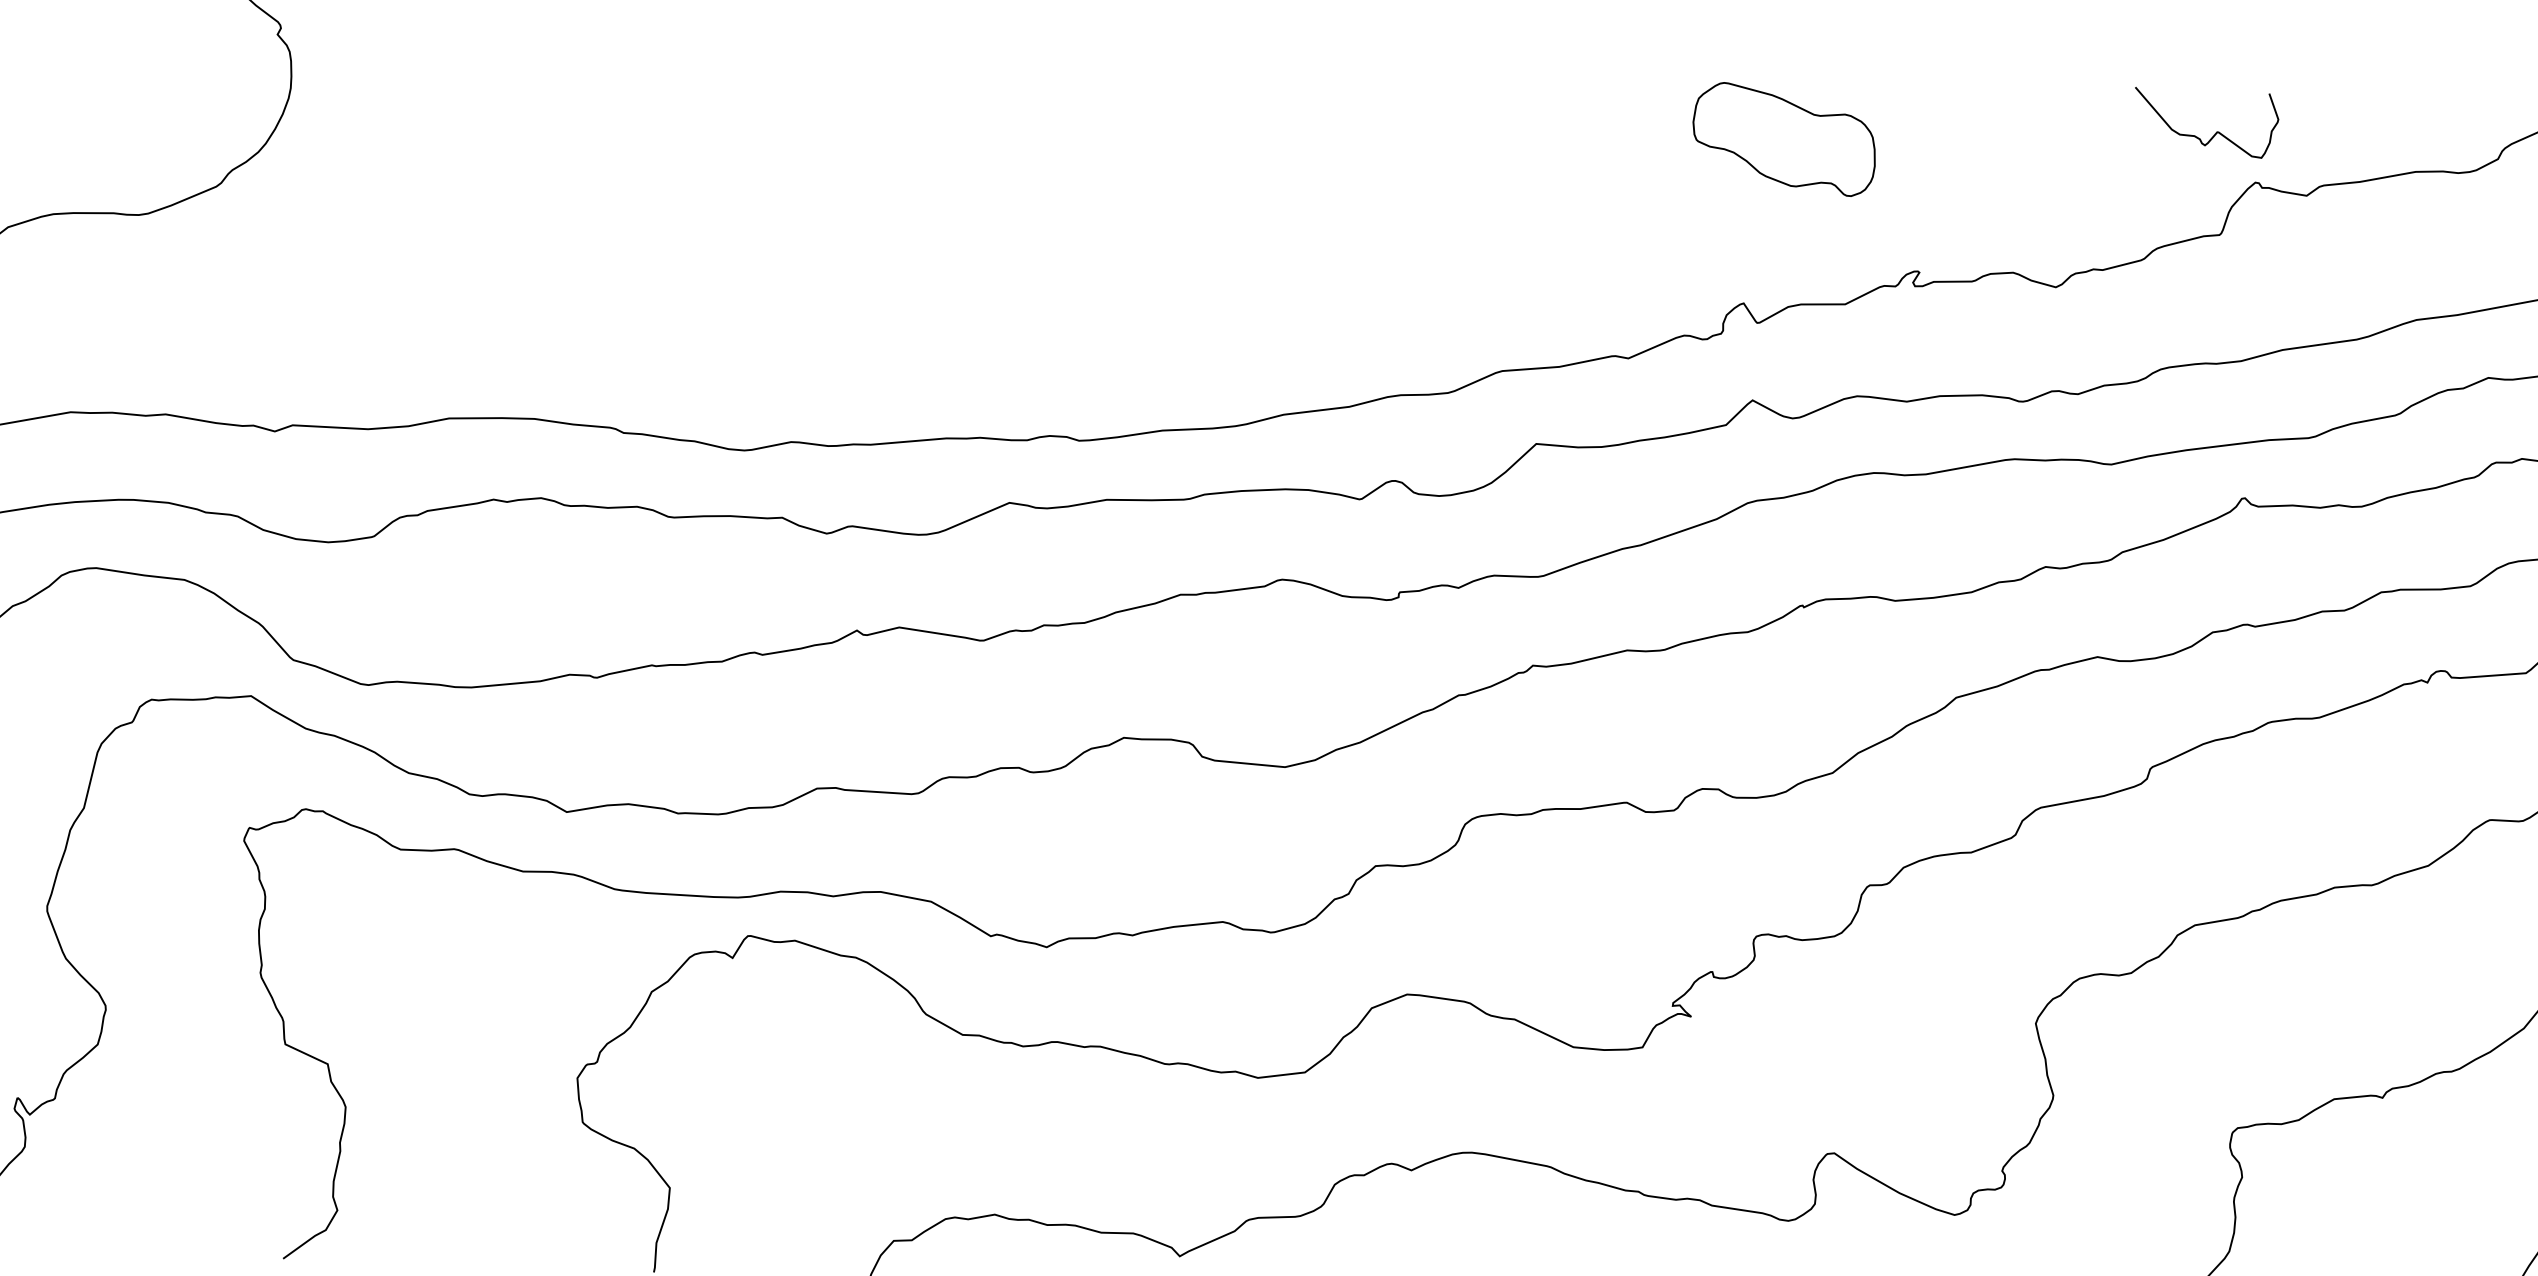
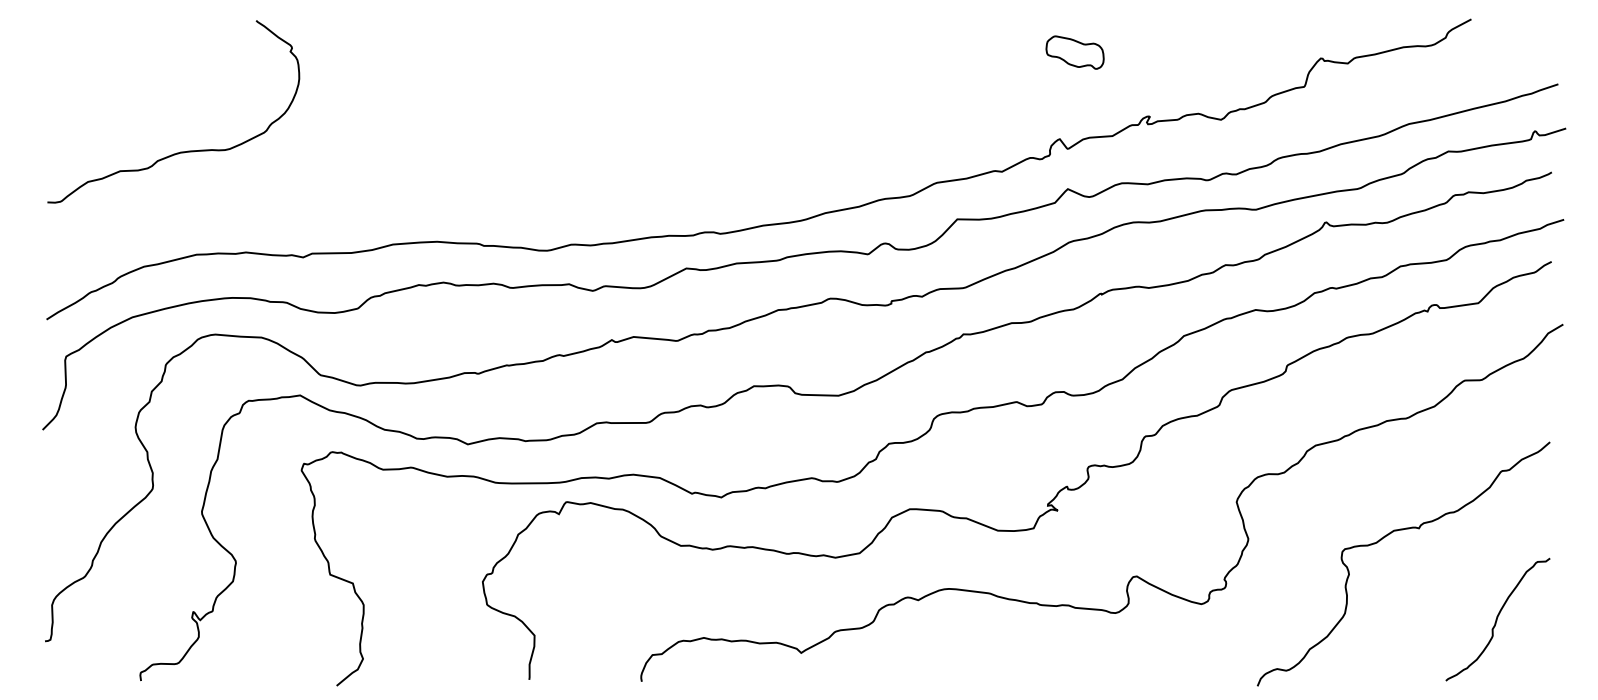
curve: (2215, 131) -> (1298, 33), removed
part: (1783, 138) -> (1074, 52), size x0.6

